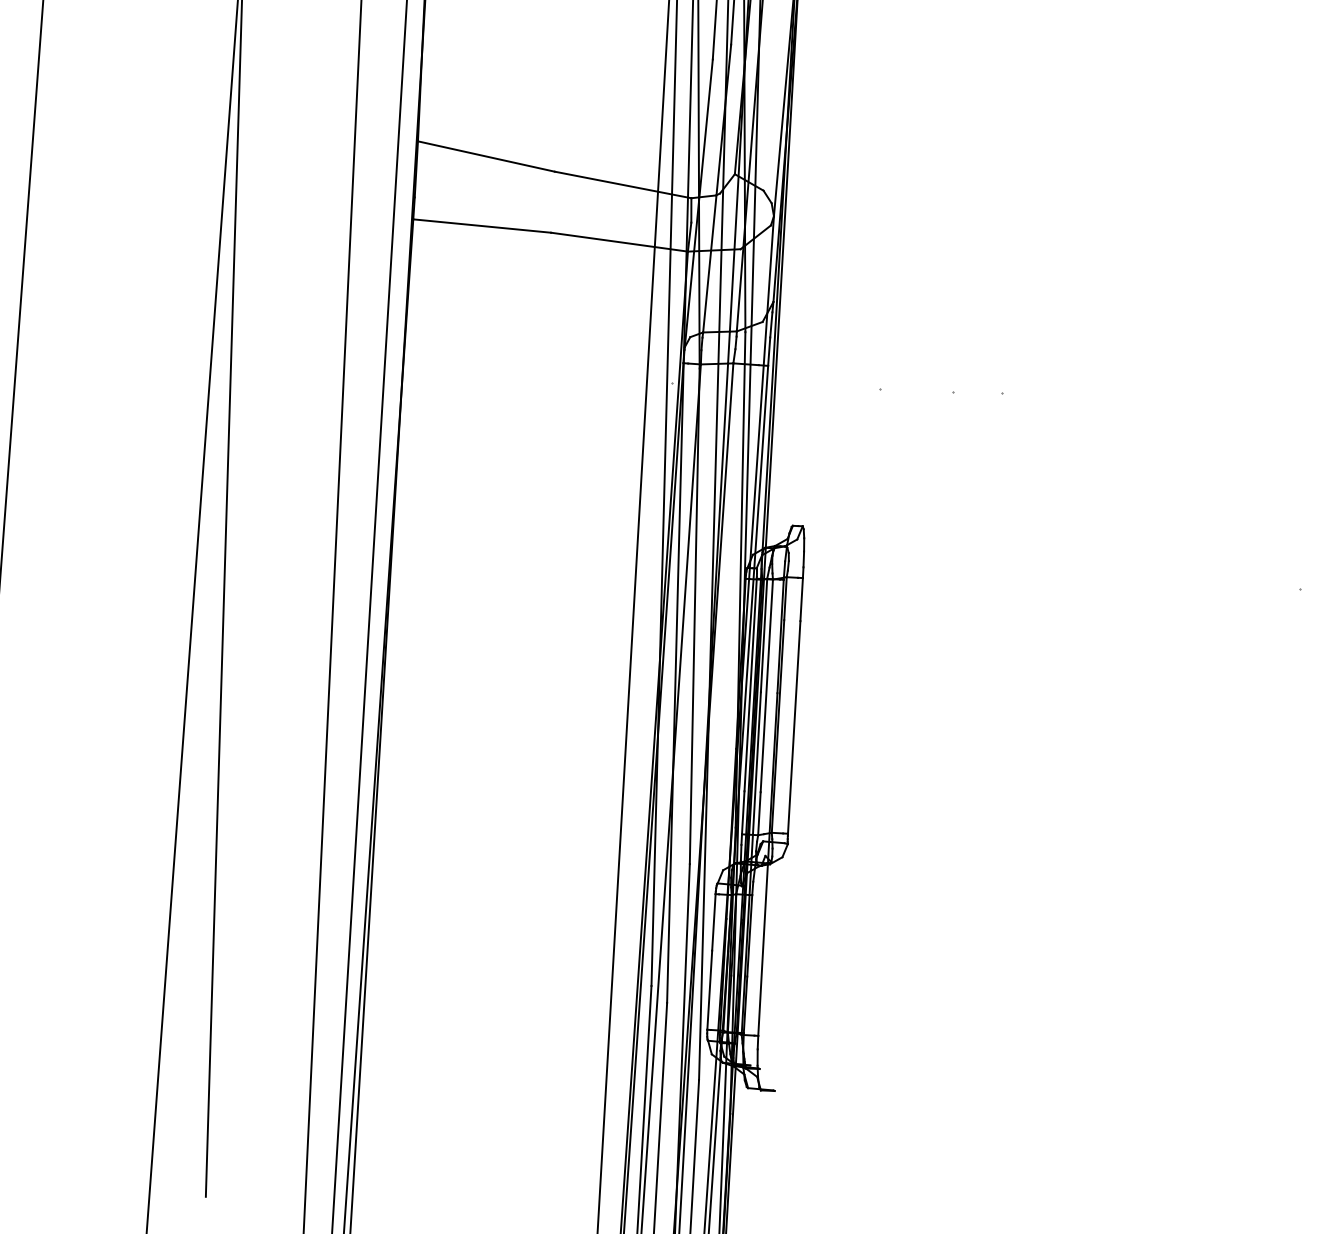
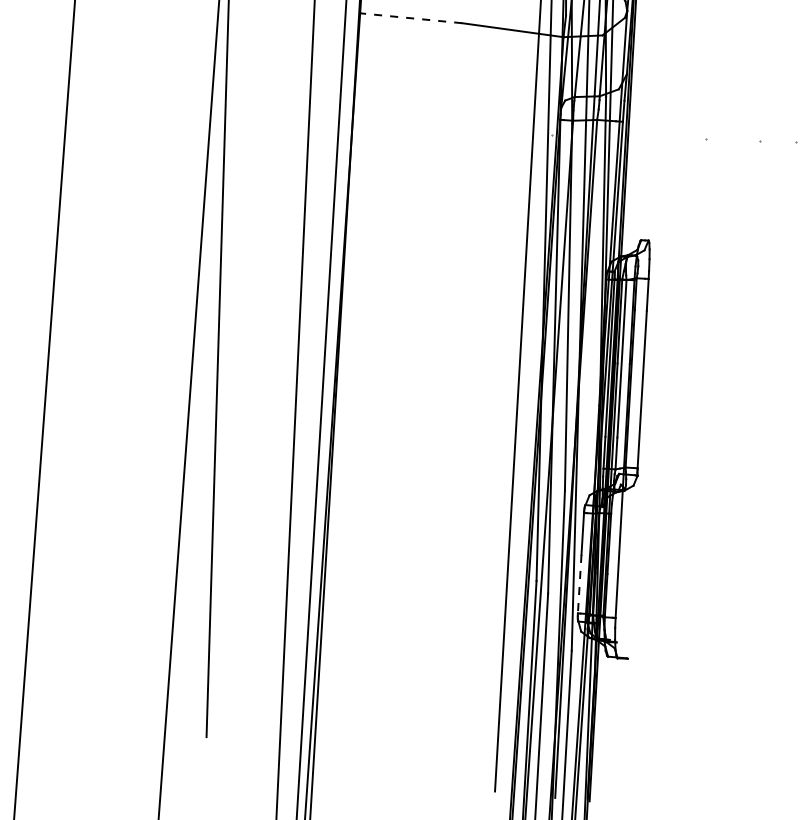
line: (481, 226) -> (410, 18), solid -> dashed
line: (709, 990) -> (579, 584), solid -> dashed

